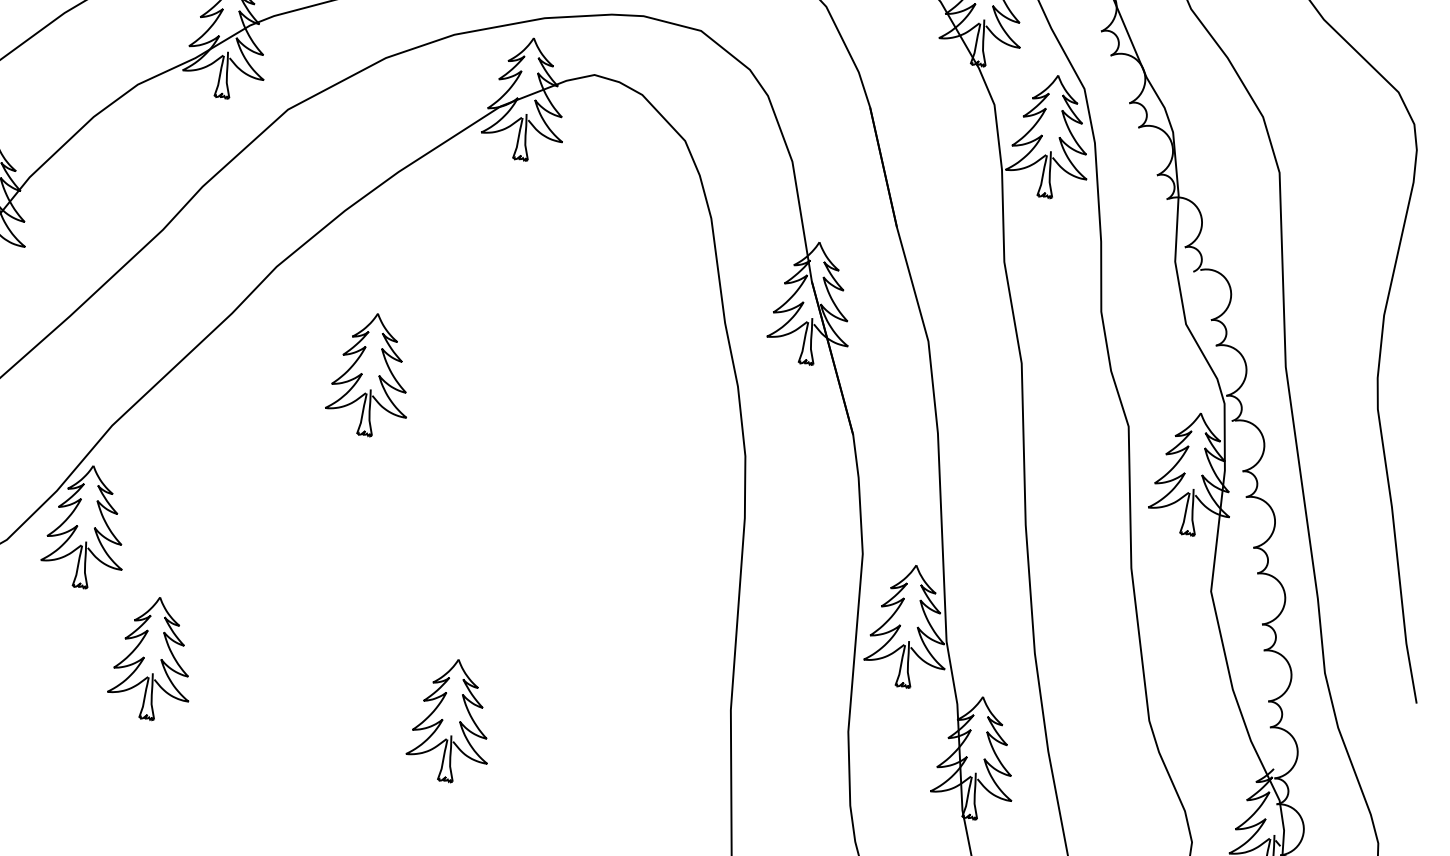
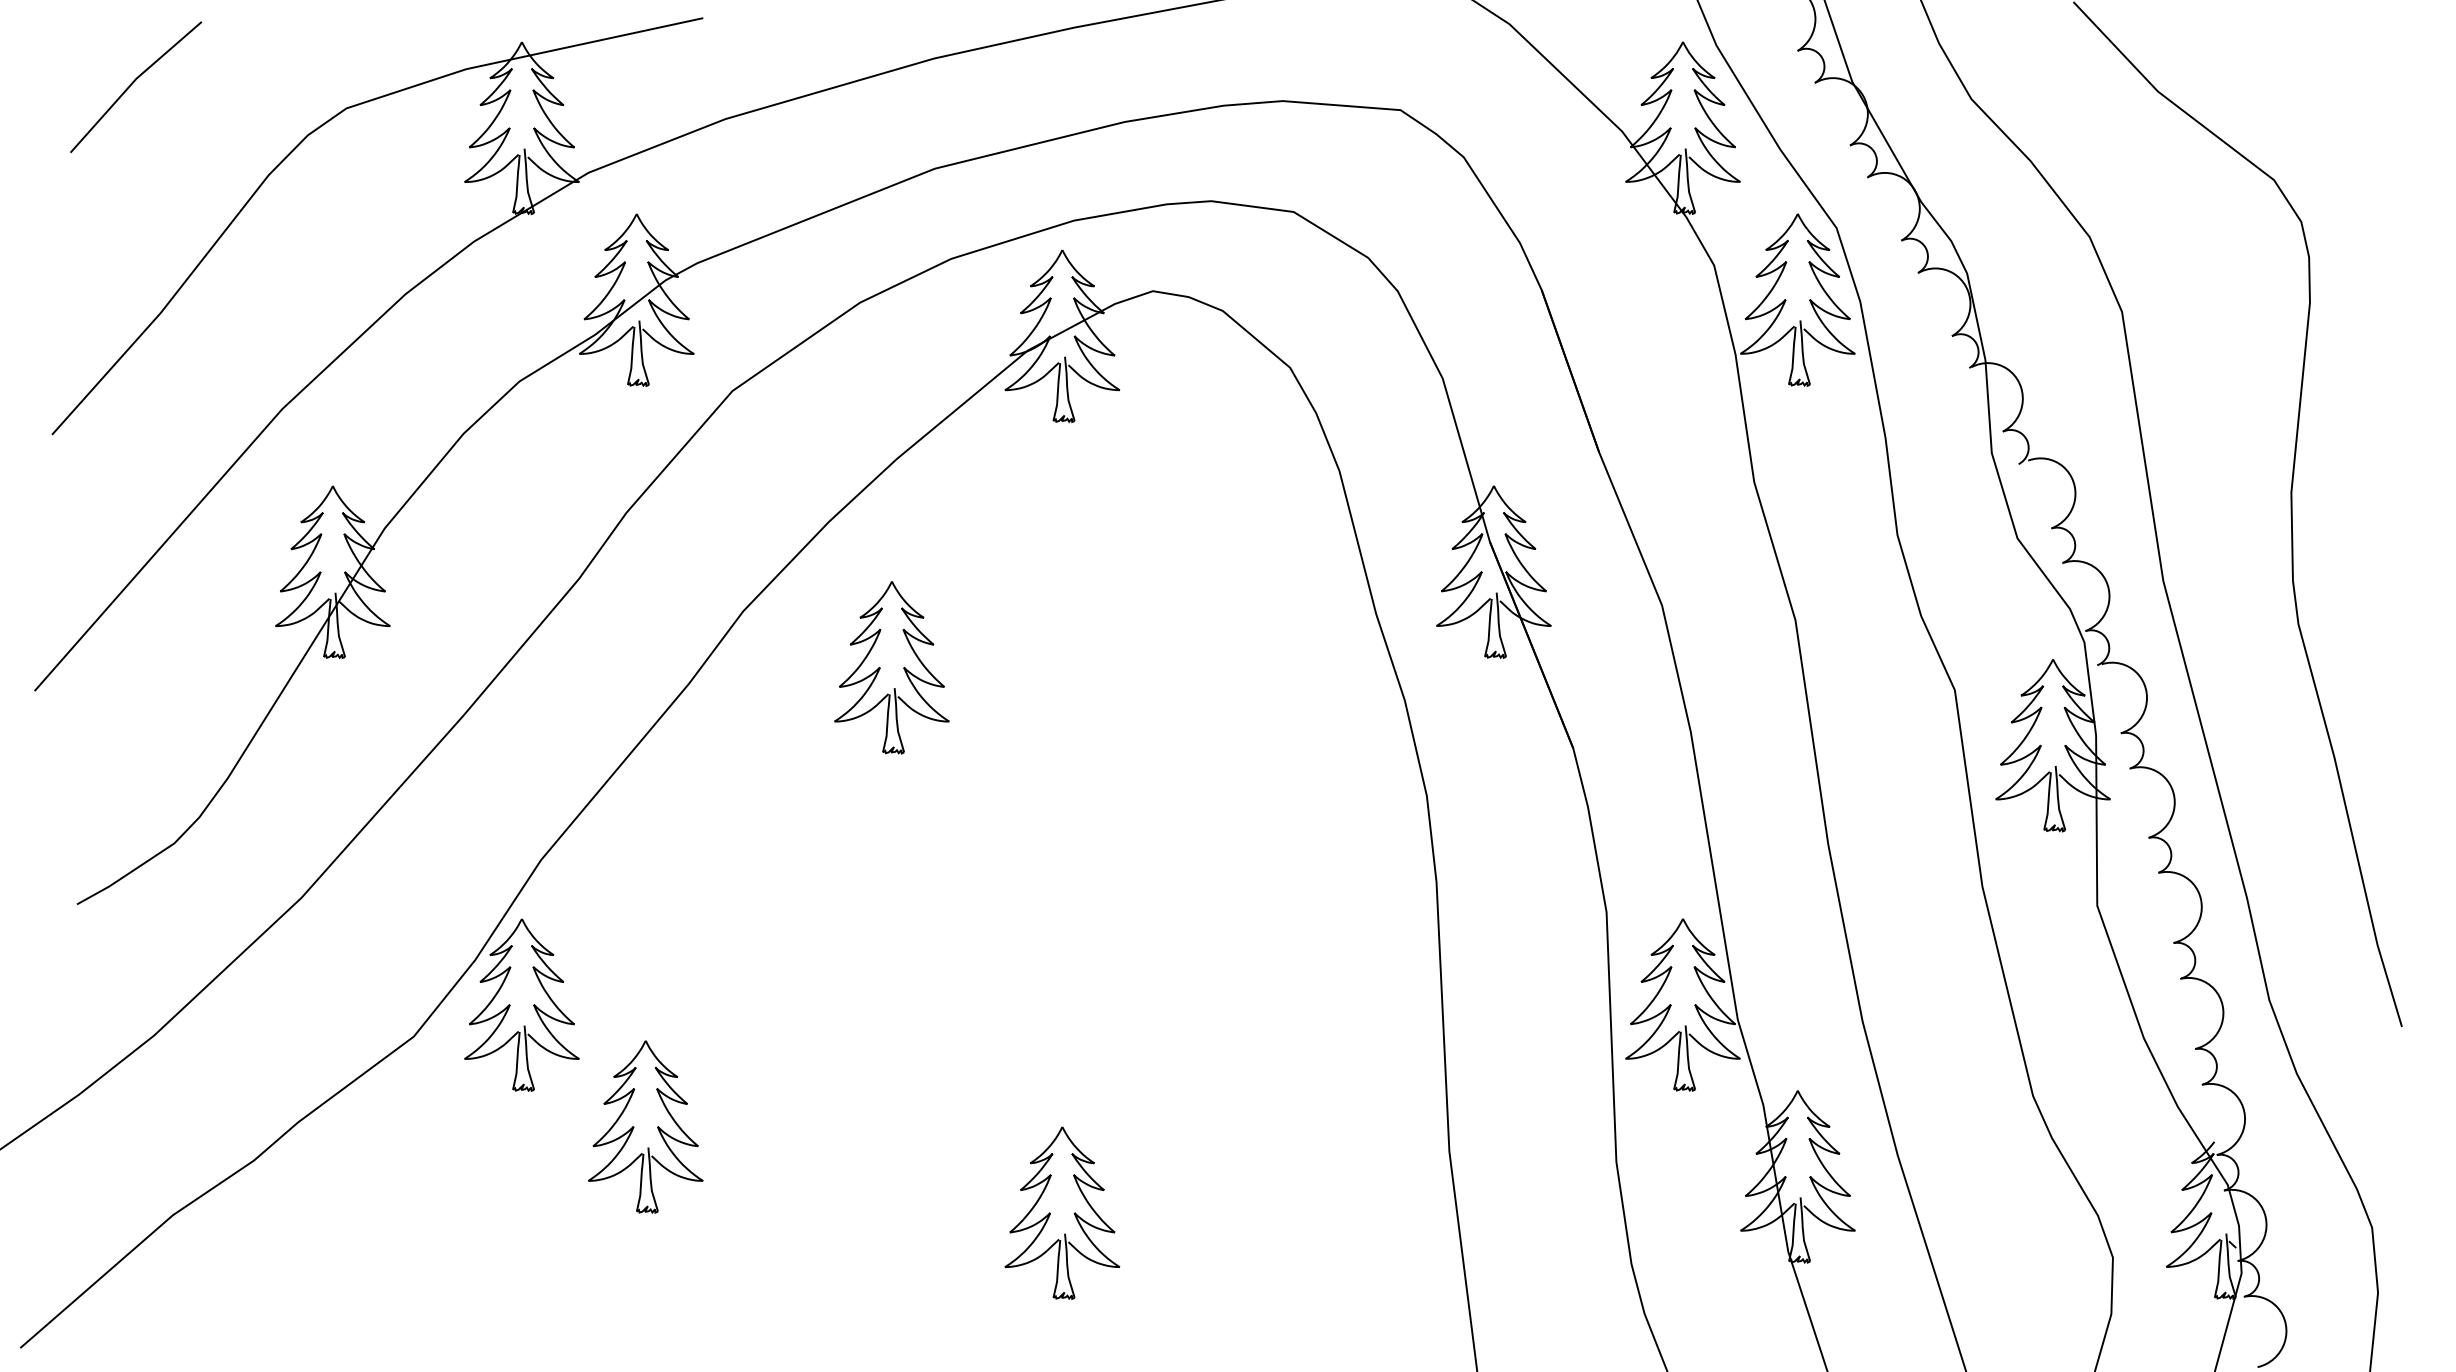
part: (370, 374) -> (891, 667), moved
part: (152, 658) -> (645, 1126), moved

